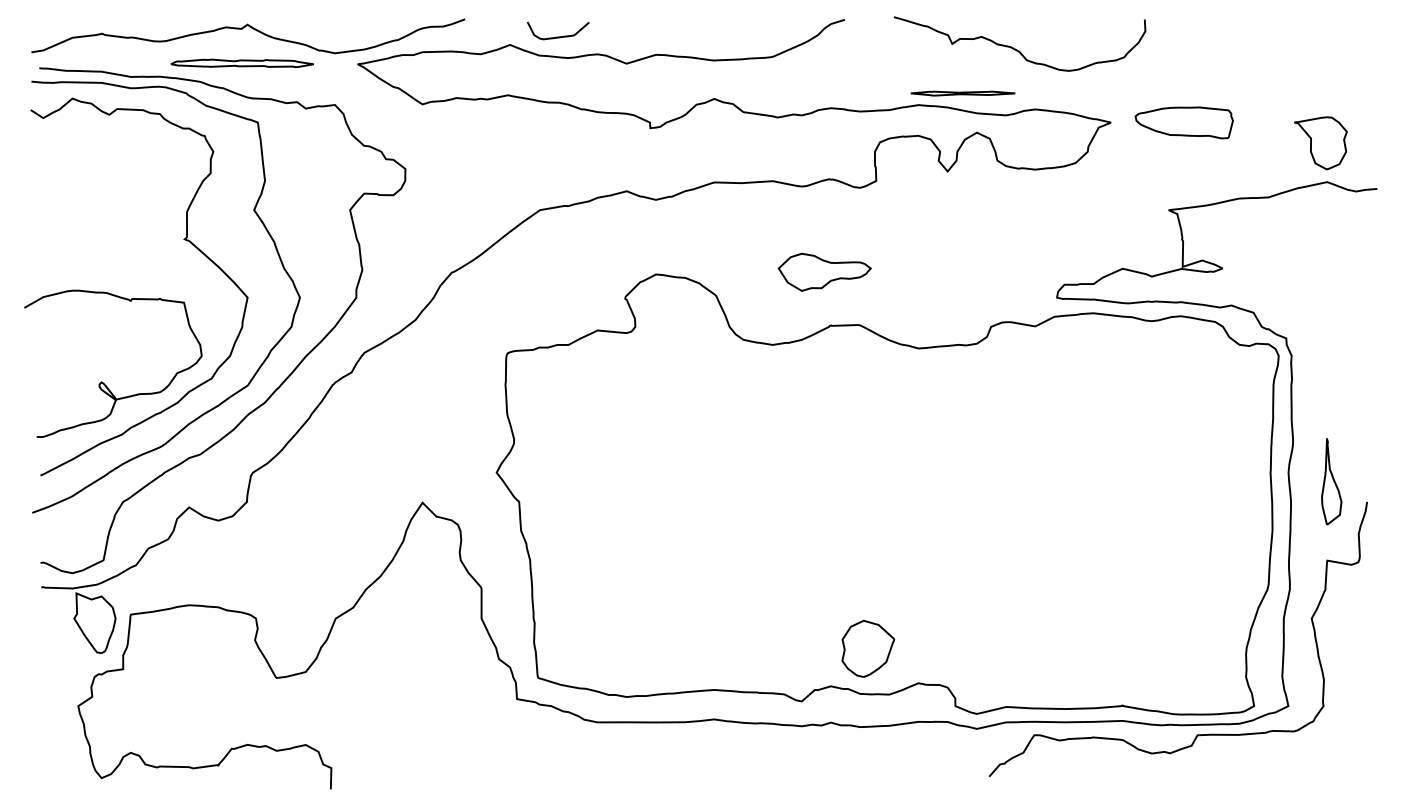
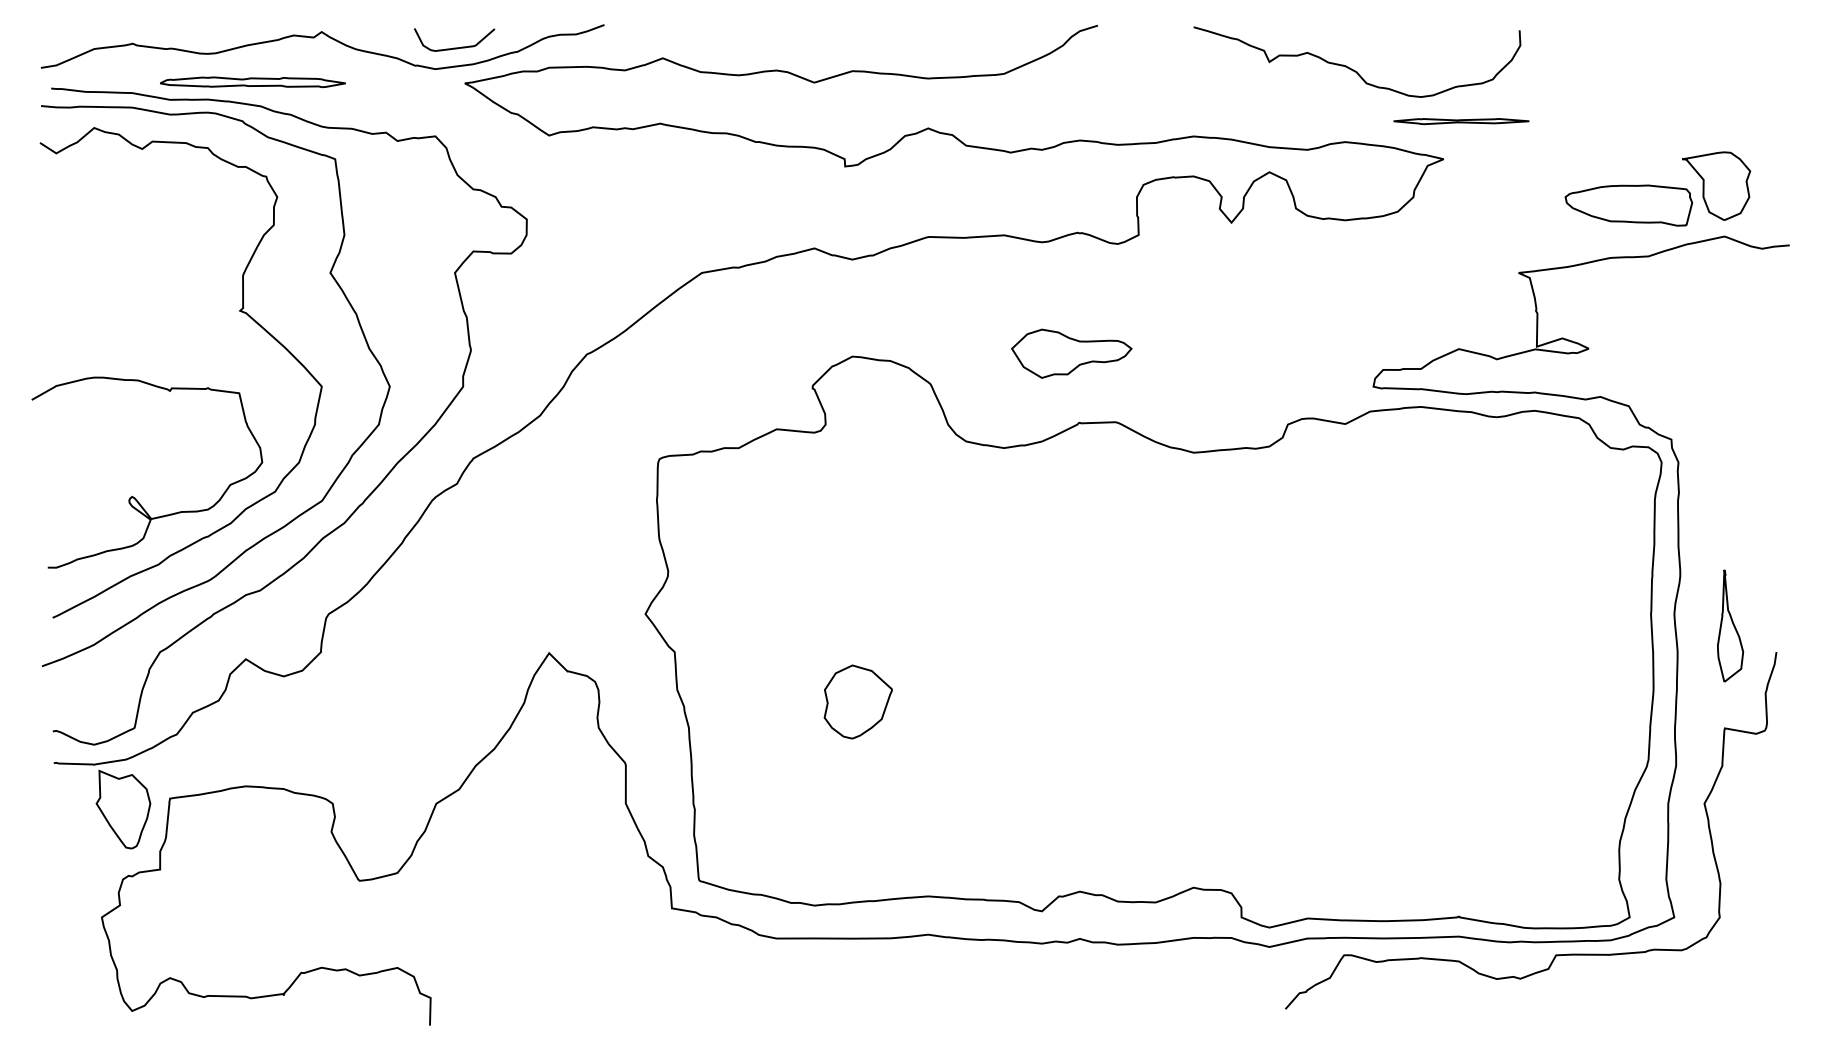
curve: (558, 36) -> (454, 47), moved
curve: (1016, 49) -> (1353, 69), moved
part: (241, 63) -> (252, 82), moved
part: (963, 93) -> (1461, 121), moved
part: (1183, 122) -> (1628, 205), moved
part: (867, 648) -> (857, 701), moved

